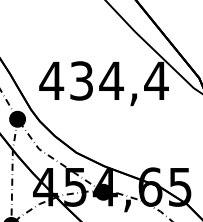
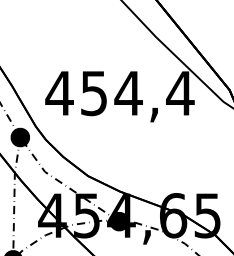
text: (81, 80) -> (93, 92), 434,4 -> 454,4

